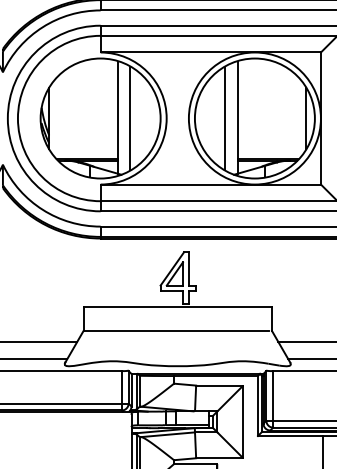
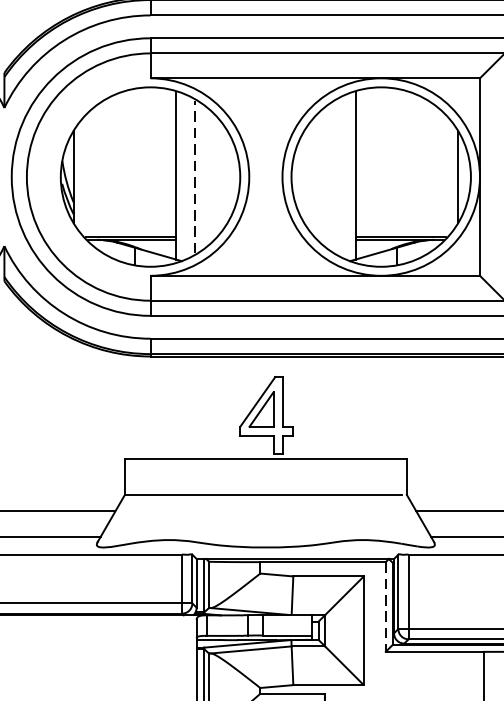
line: (130, 118) -> (195, 177), solid -> dashed
line: (225, 118) -> (337, 177), removed
line: (257, 406) -> (385, 607), solid -> dashed

